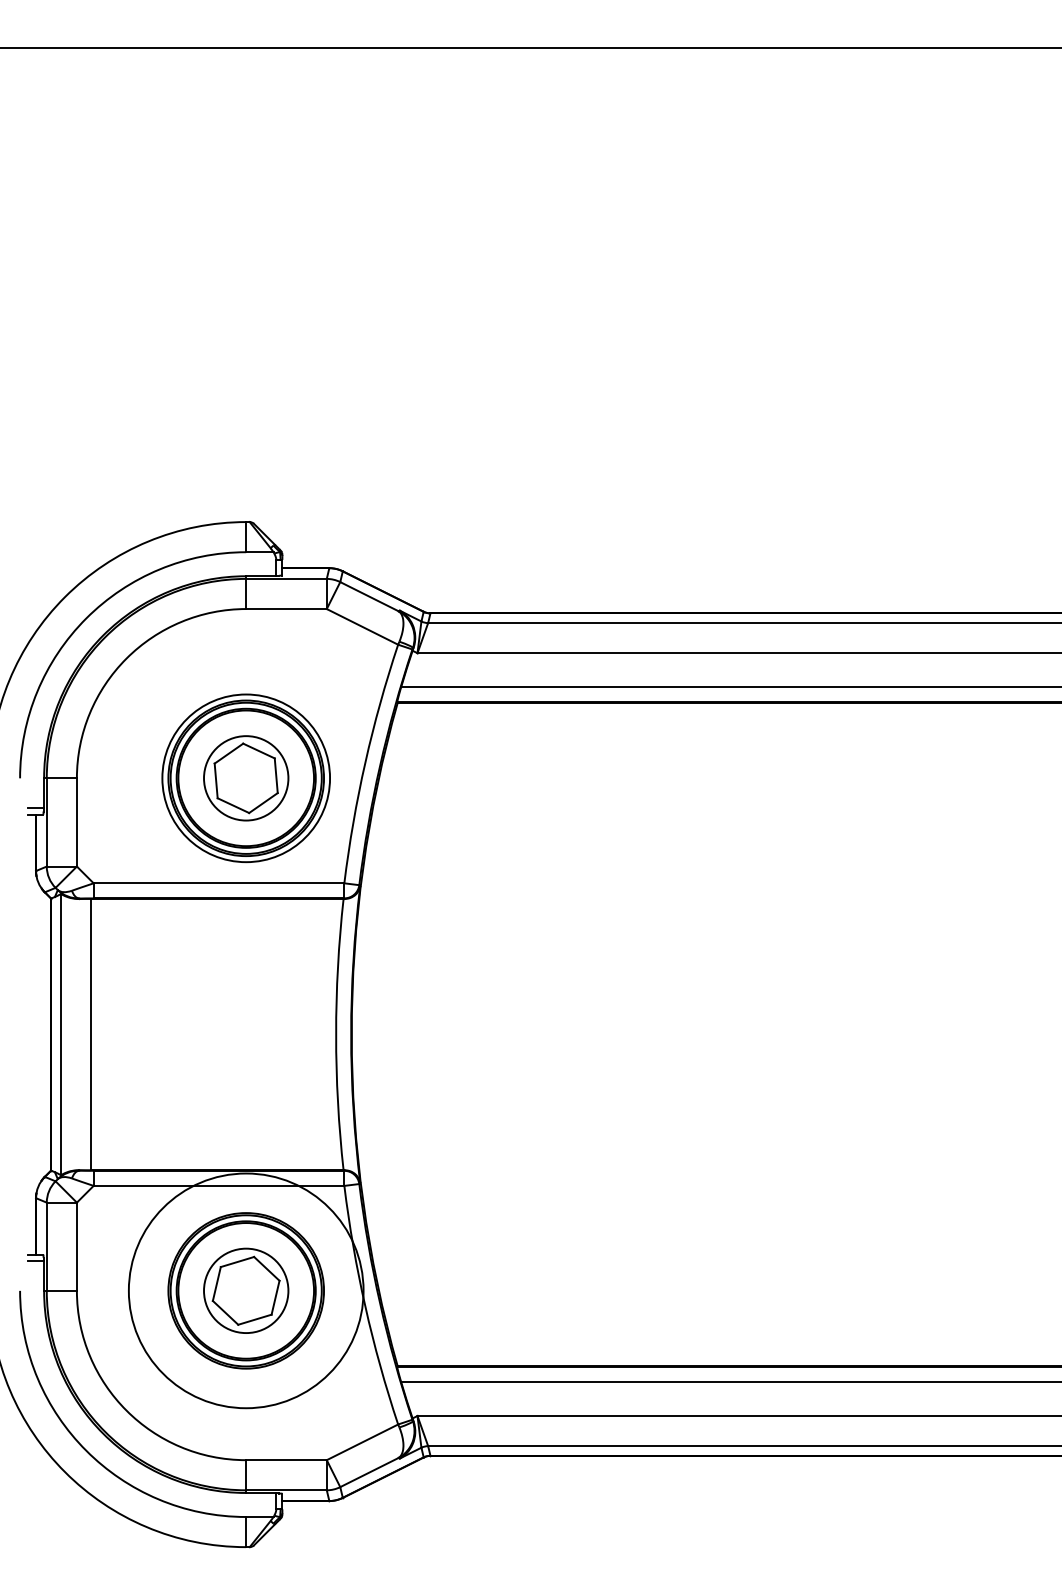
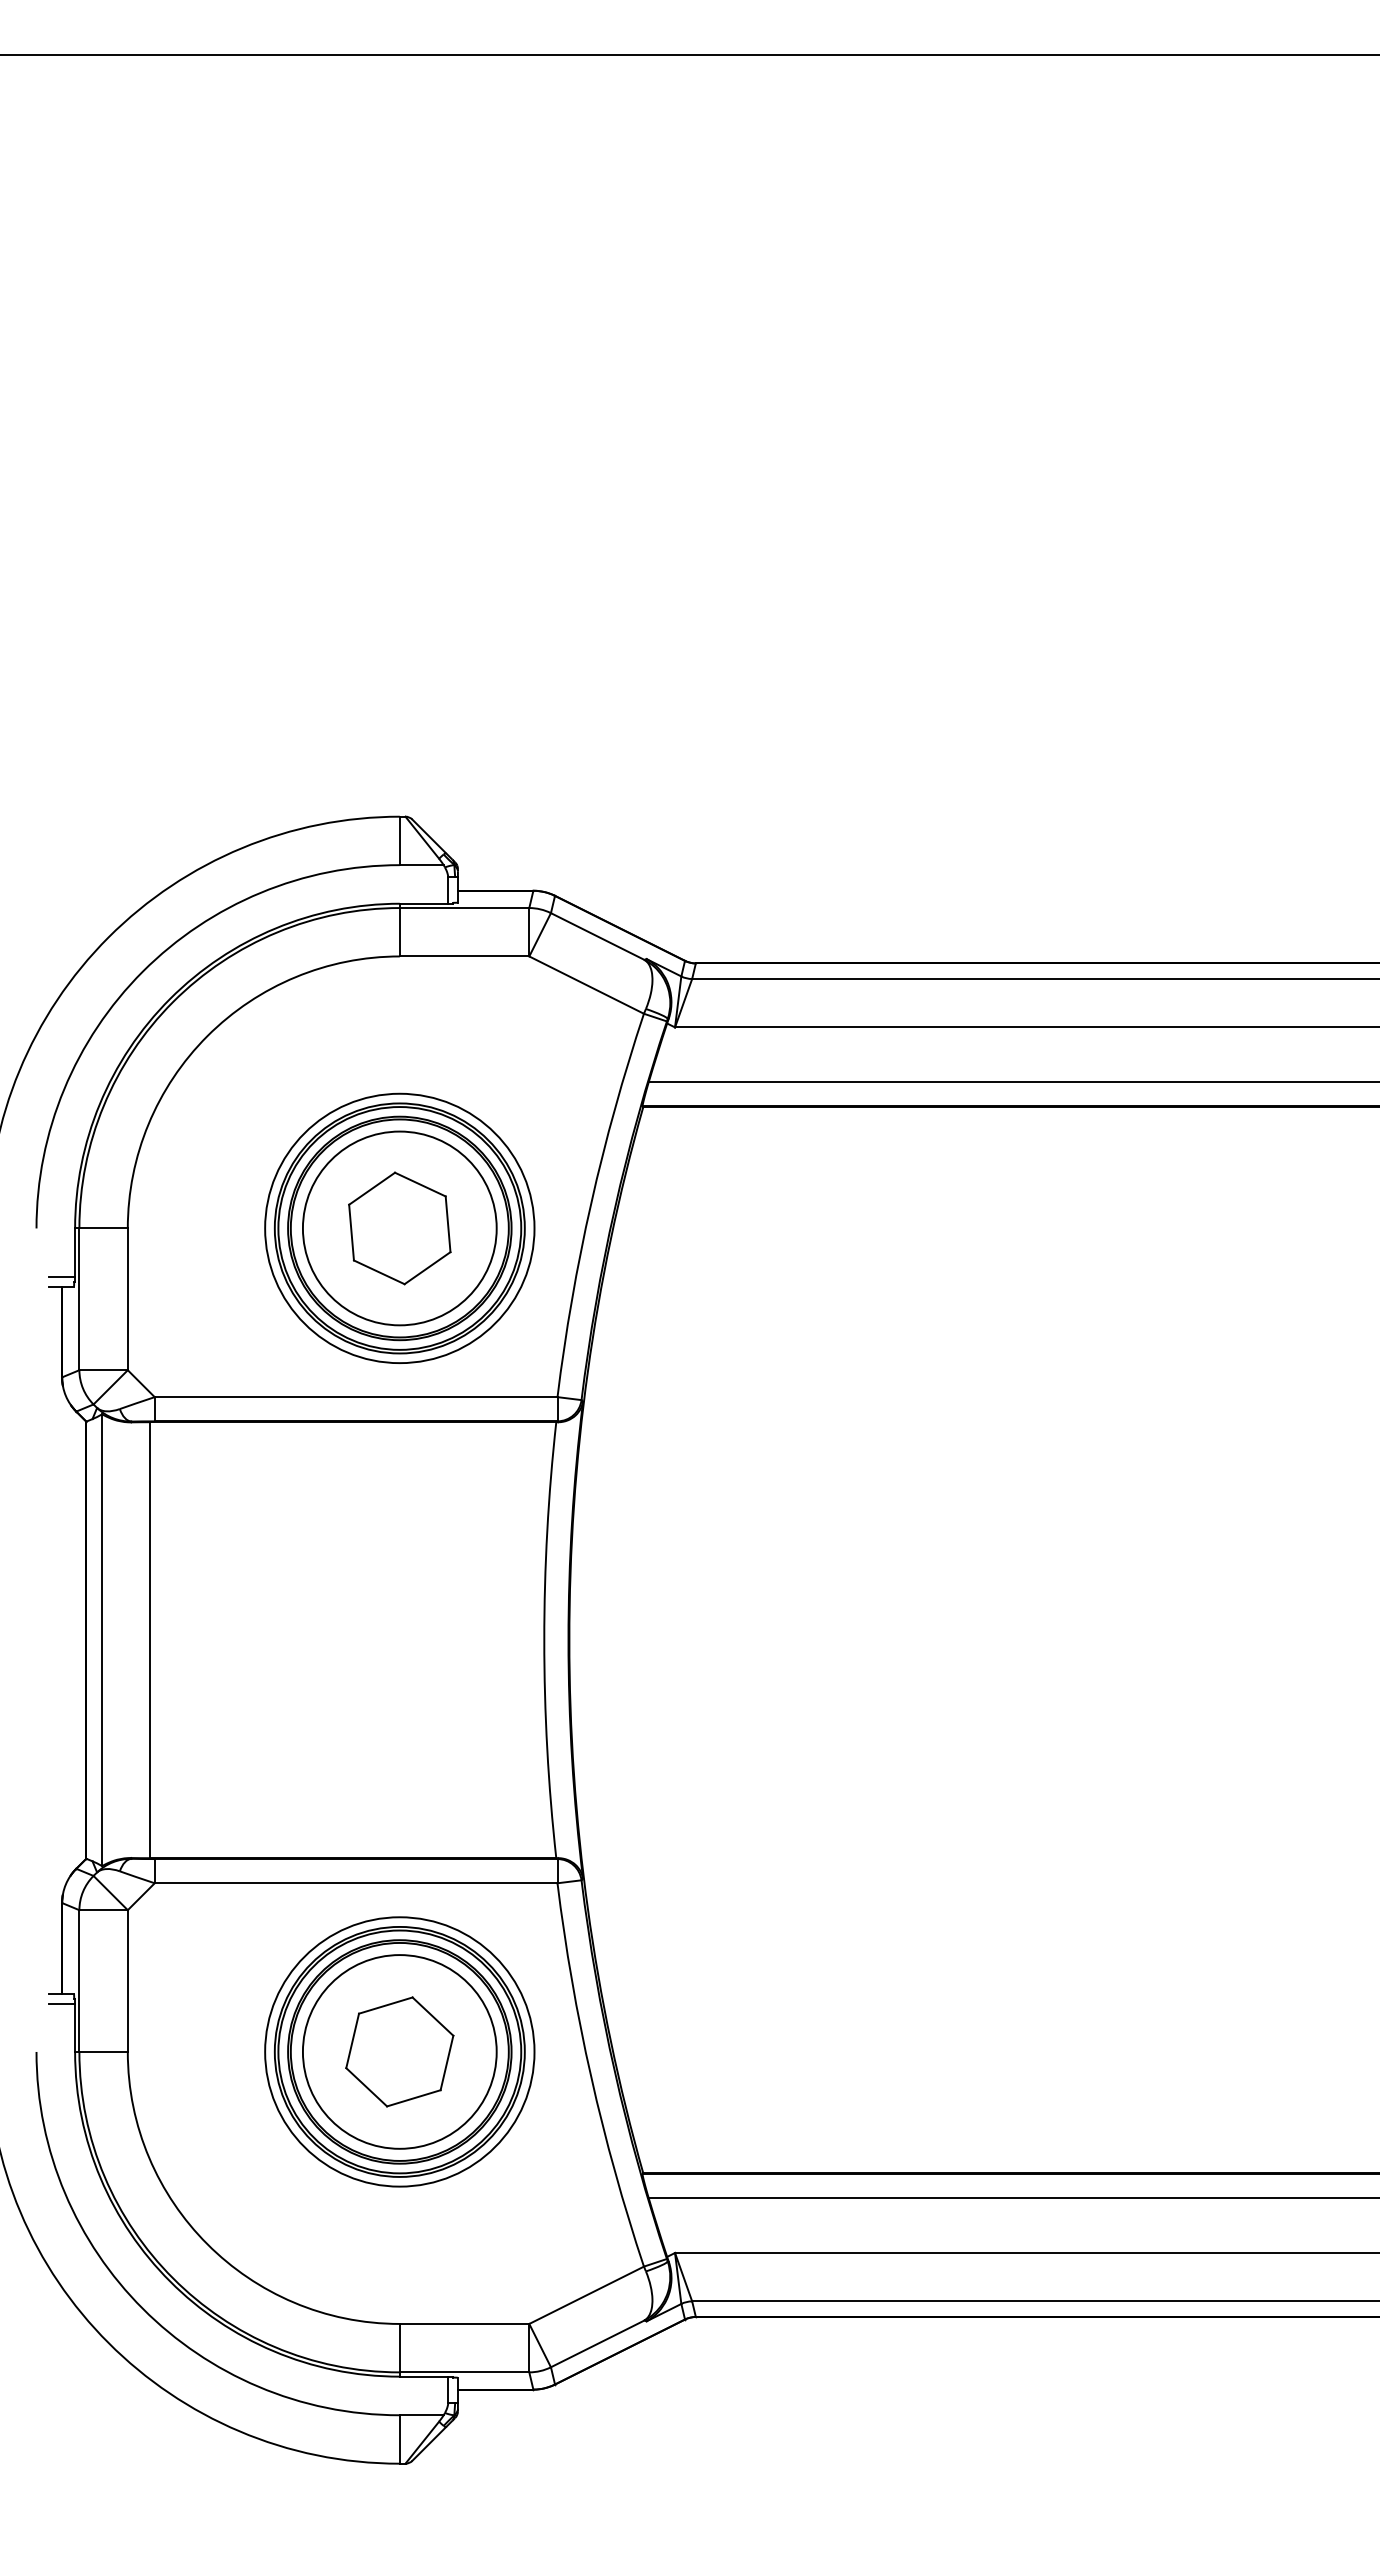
circle: (245, 778) -> (398, 1228), size x1.43
circle: (245, 1290) -> (398, 2051), size x1.43
circle: (246, 1290) -> (400, 2051), size x0.71

